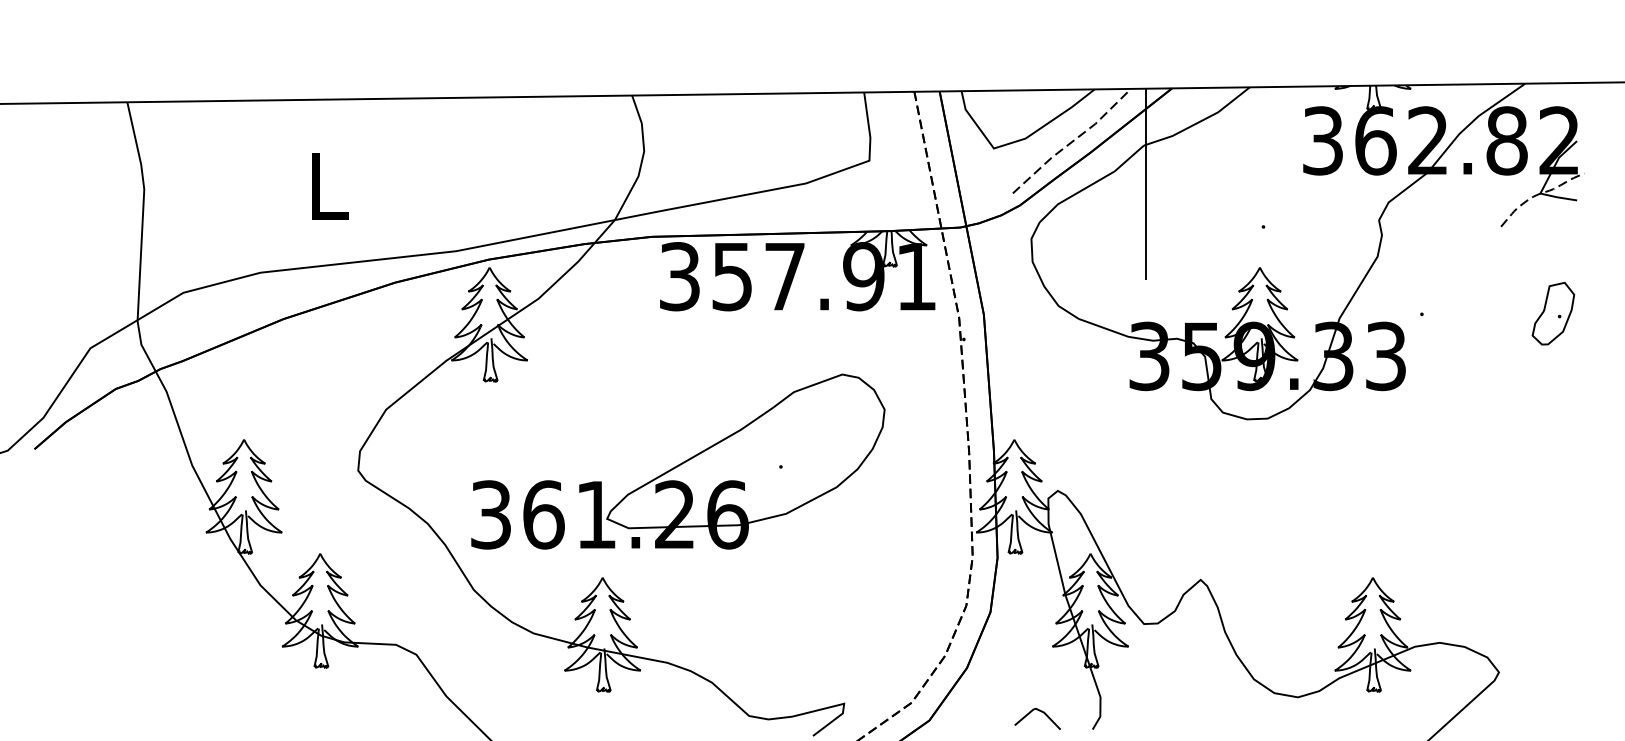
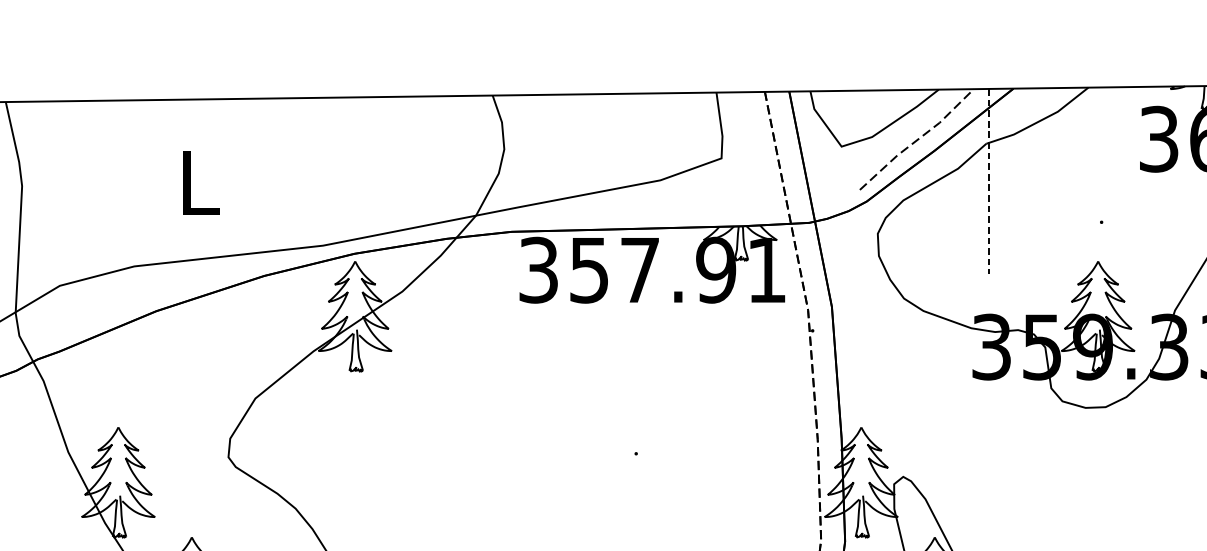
line: (1146, 184) -> (988, 181), solid -> dashed
part: (678, 461) -> (537, 448), removed

